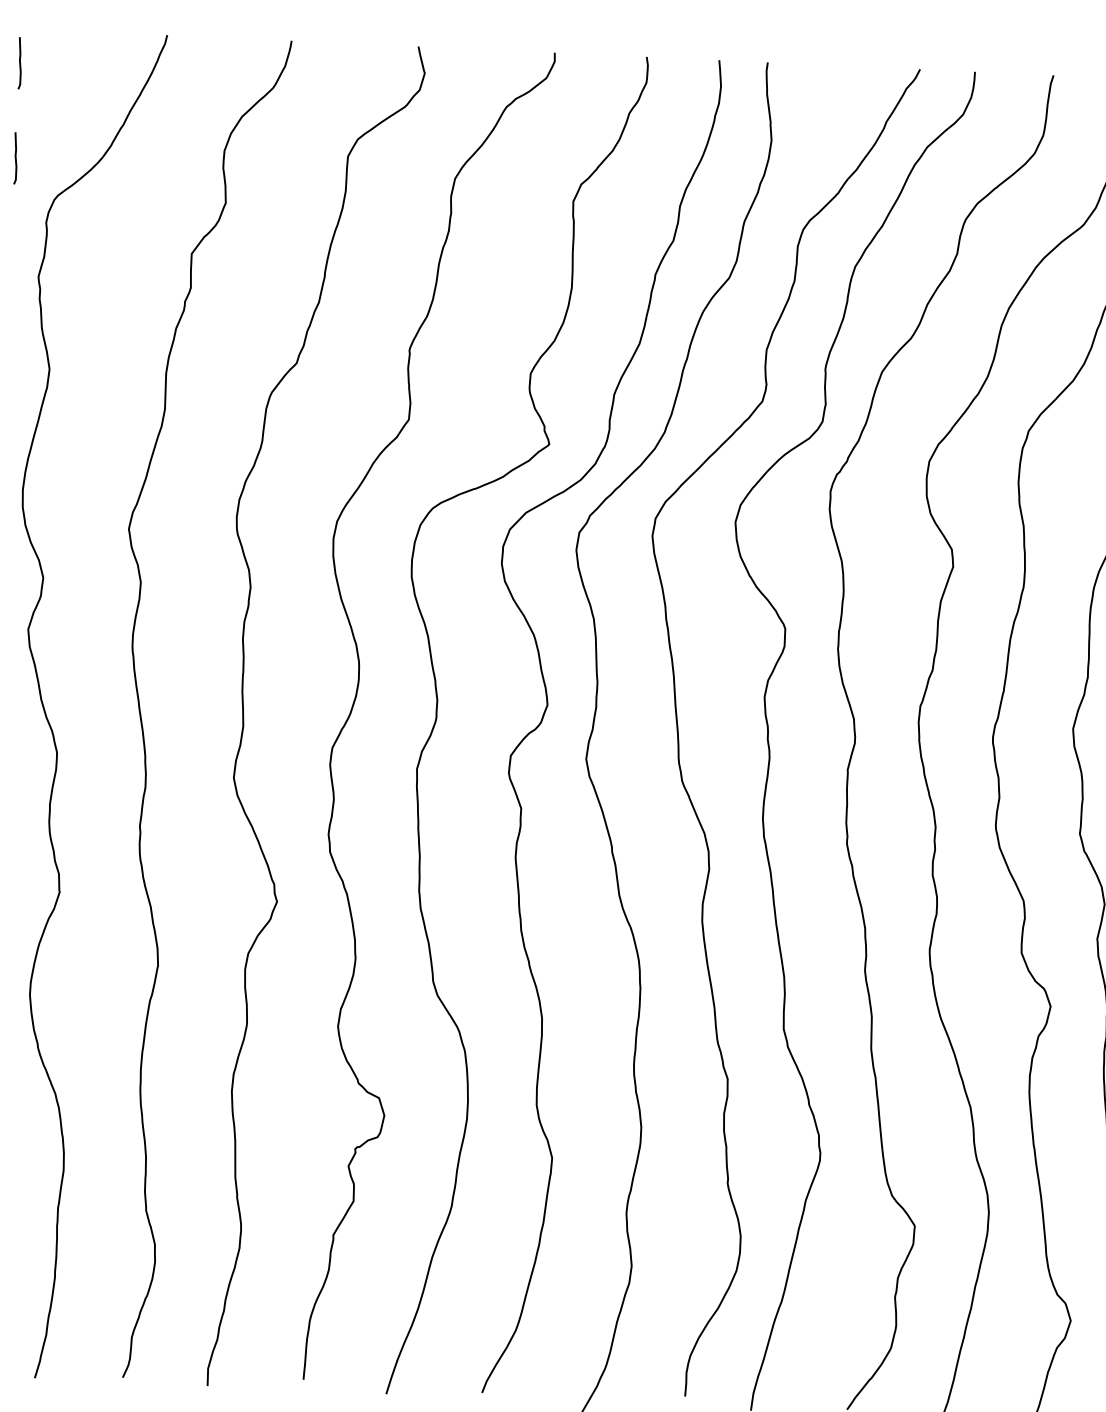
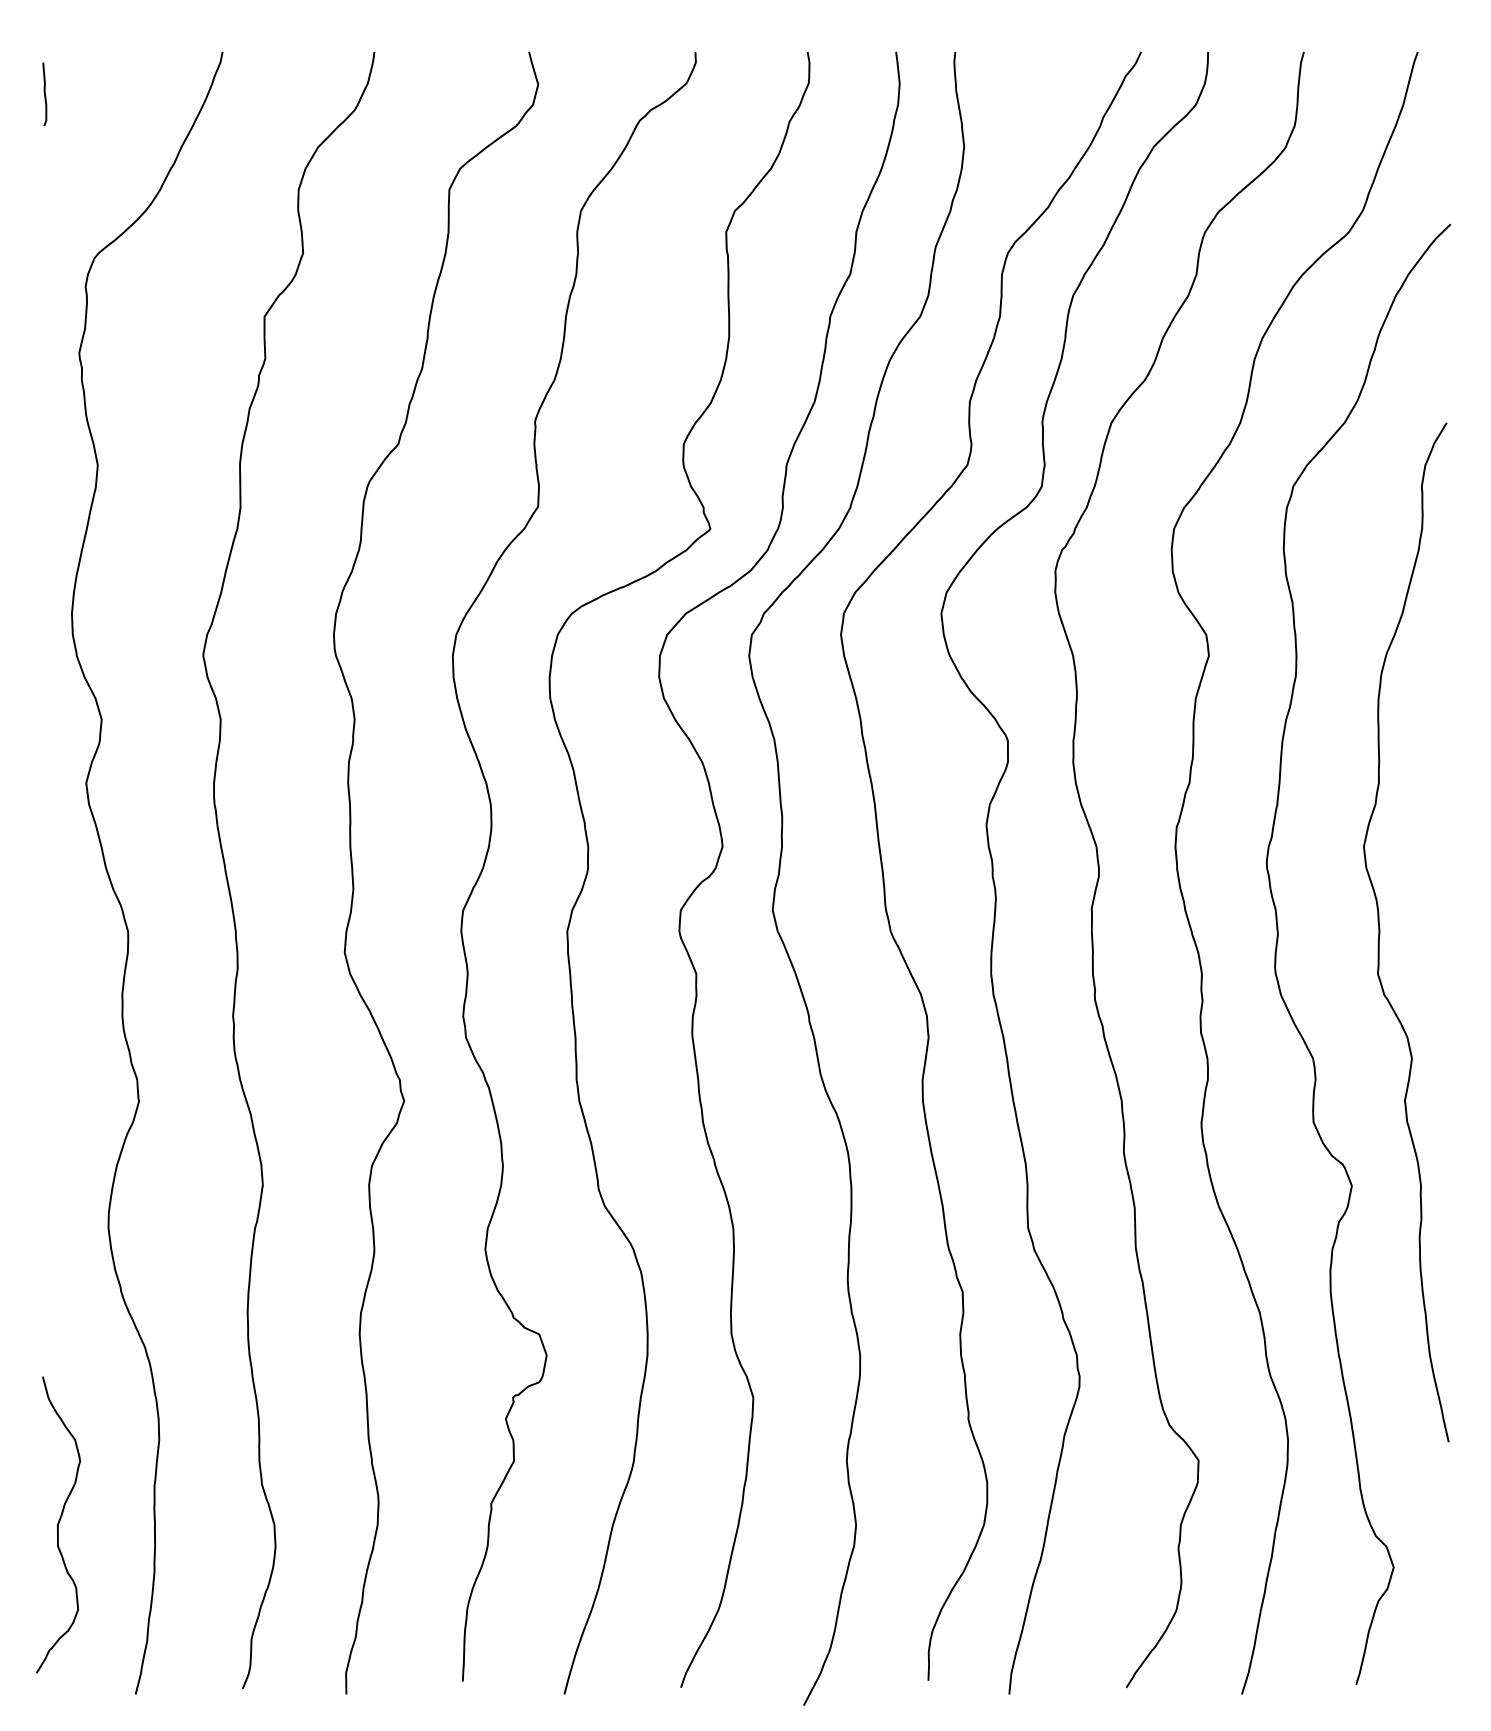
curve: (15, 158) -> (44, 210), removed

